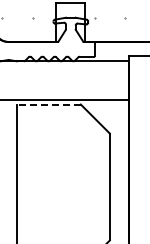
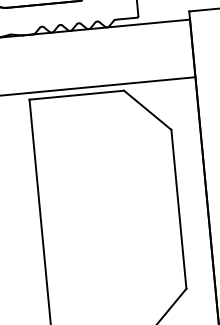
line: (49, 104) -> (77, 95), dashed -> solid

